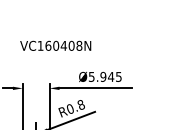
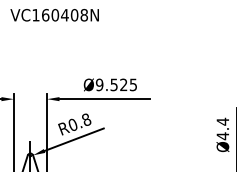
text: (55, 46) -> (54, 15), moved
text: (101, 76) -> (111, 84), Ø5.945 -> Ø9.525

